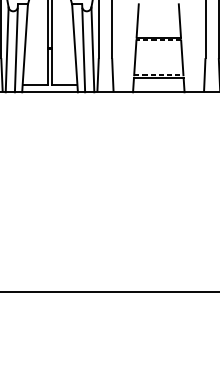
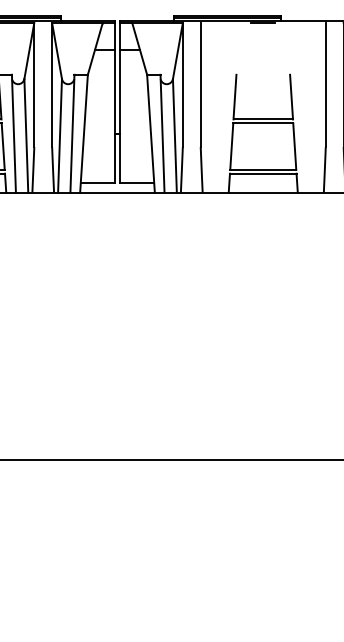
line: (158, 40) -> (263, 123), dashed -> solid
line: (158, 74) -> (263, 169), dashed -> solid

